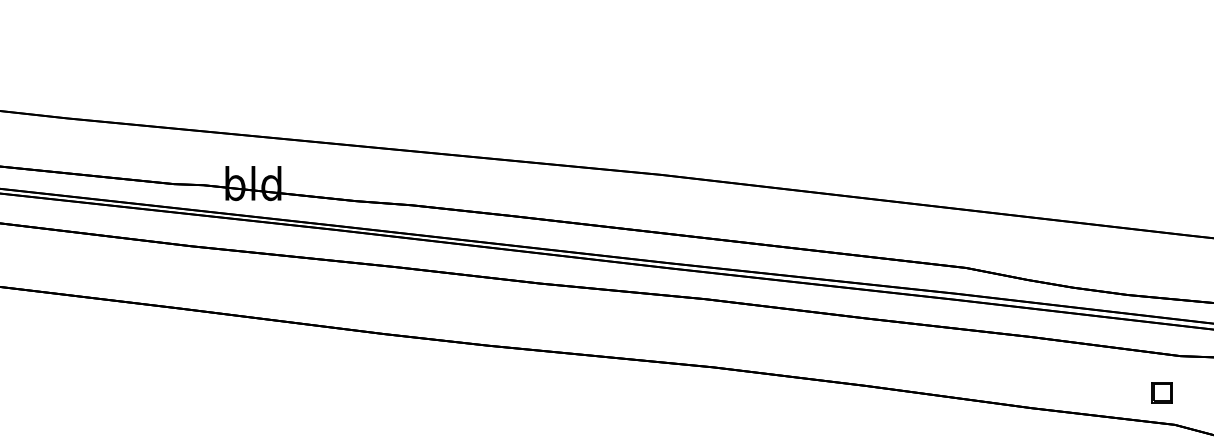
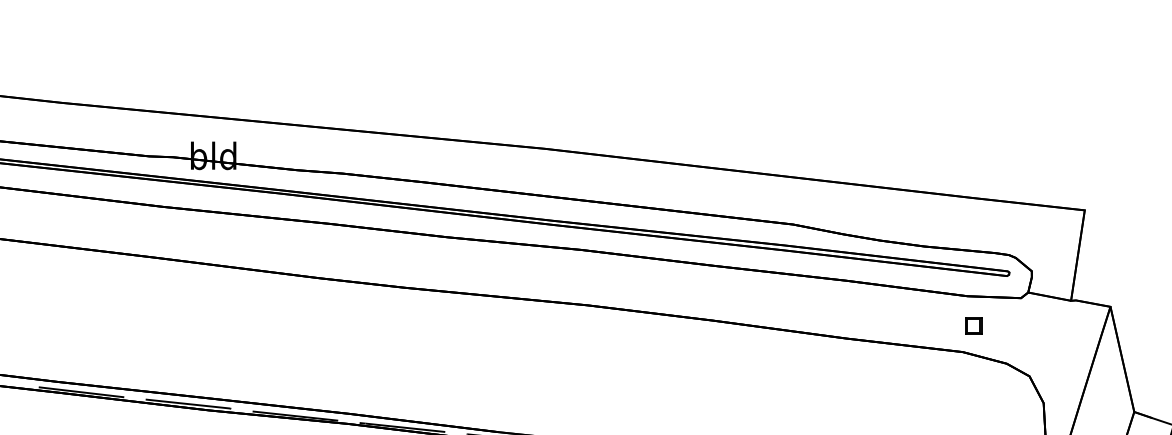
part: (1162, 392) -> (973, 325), moved

